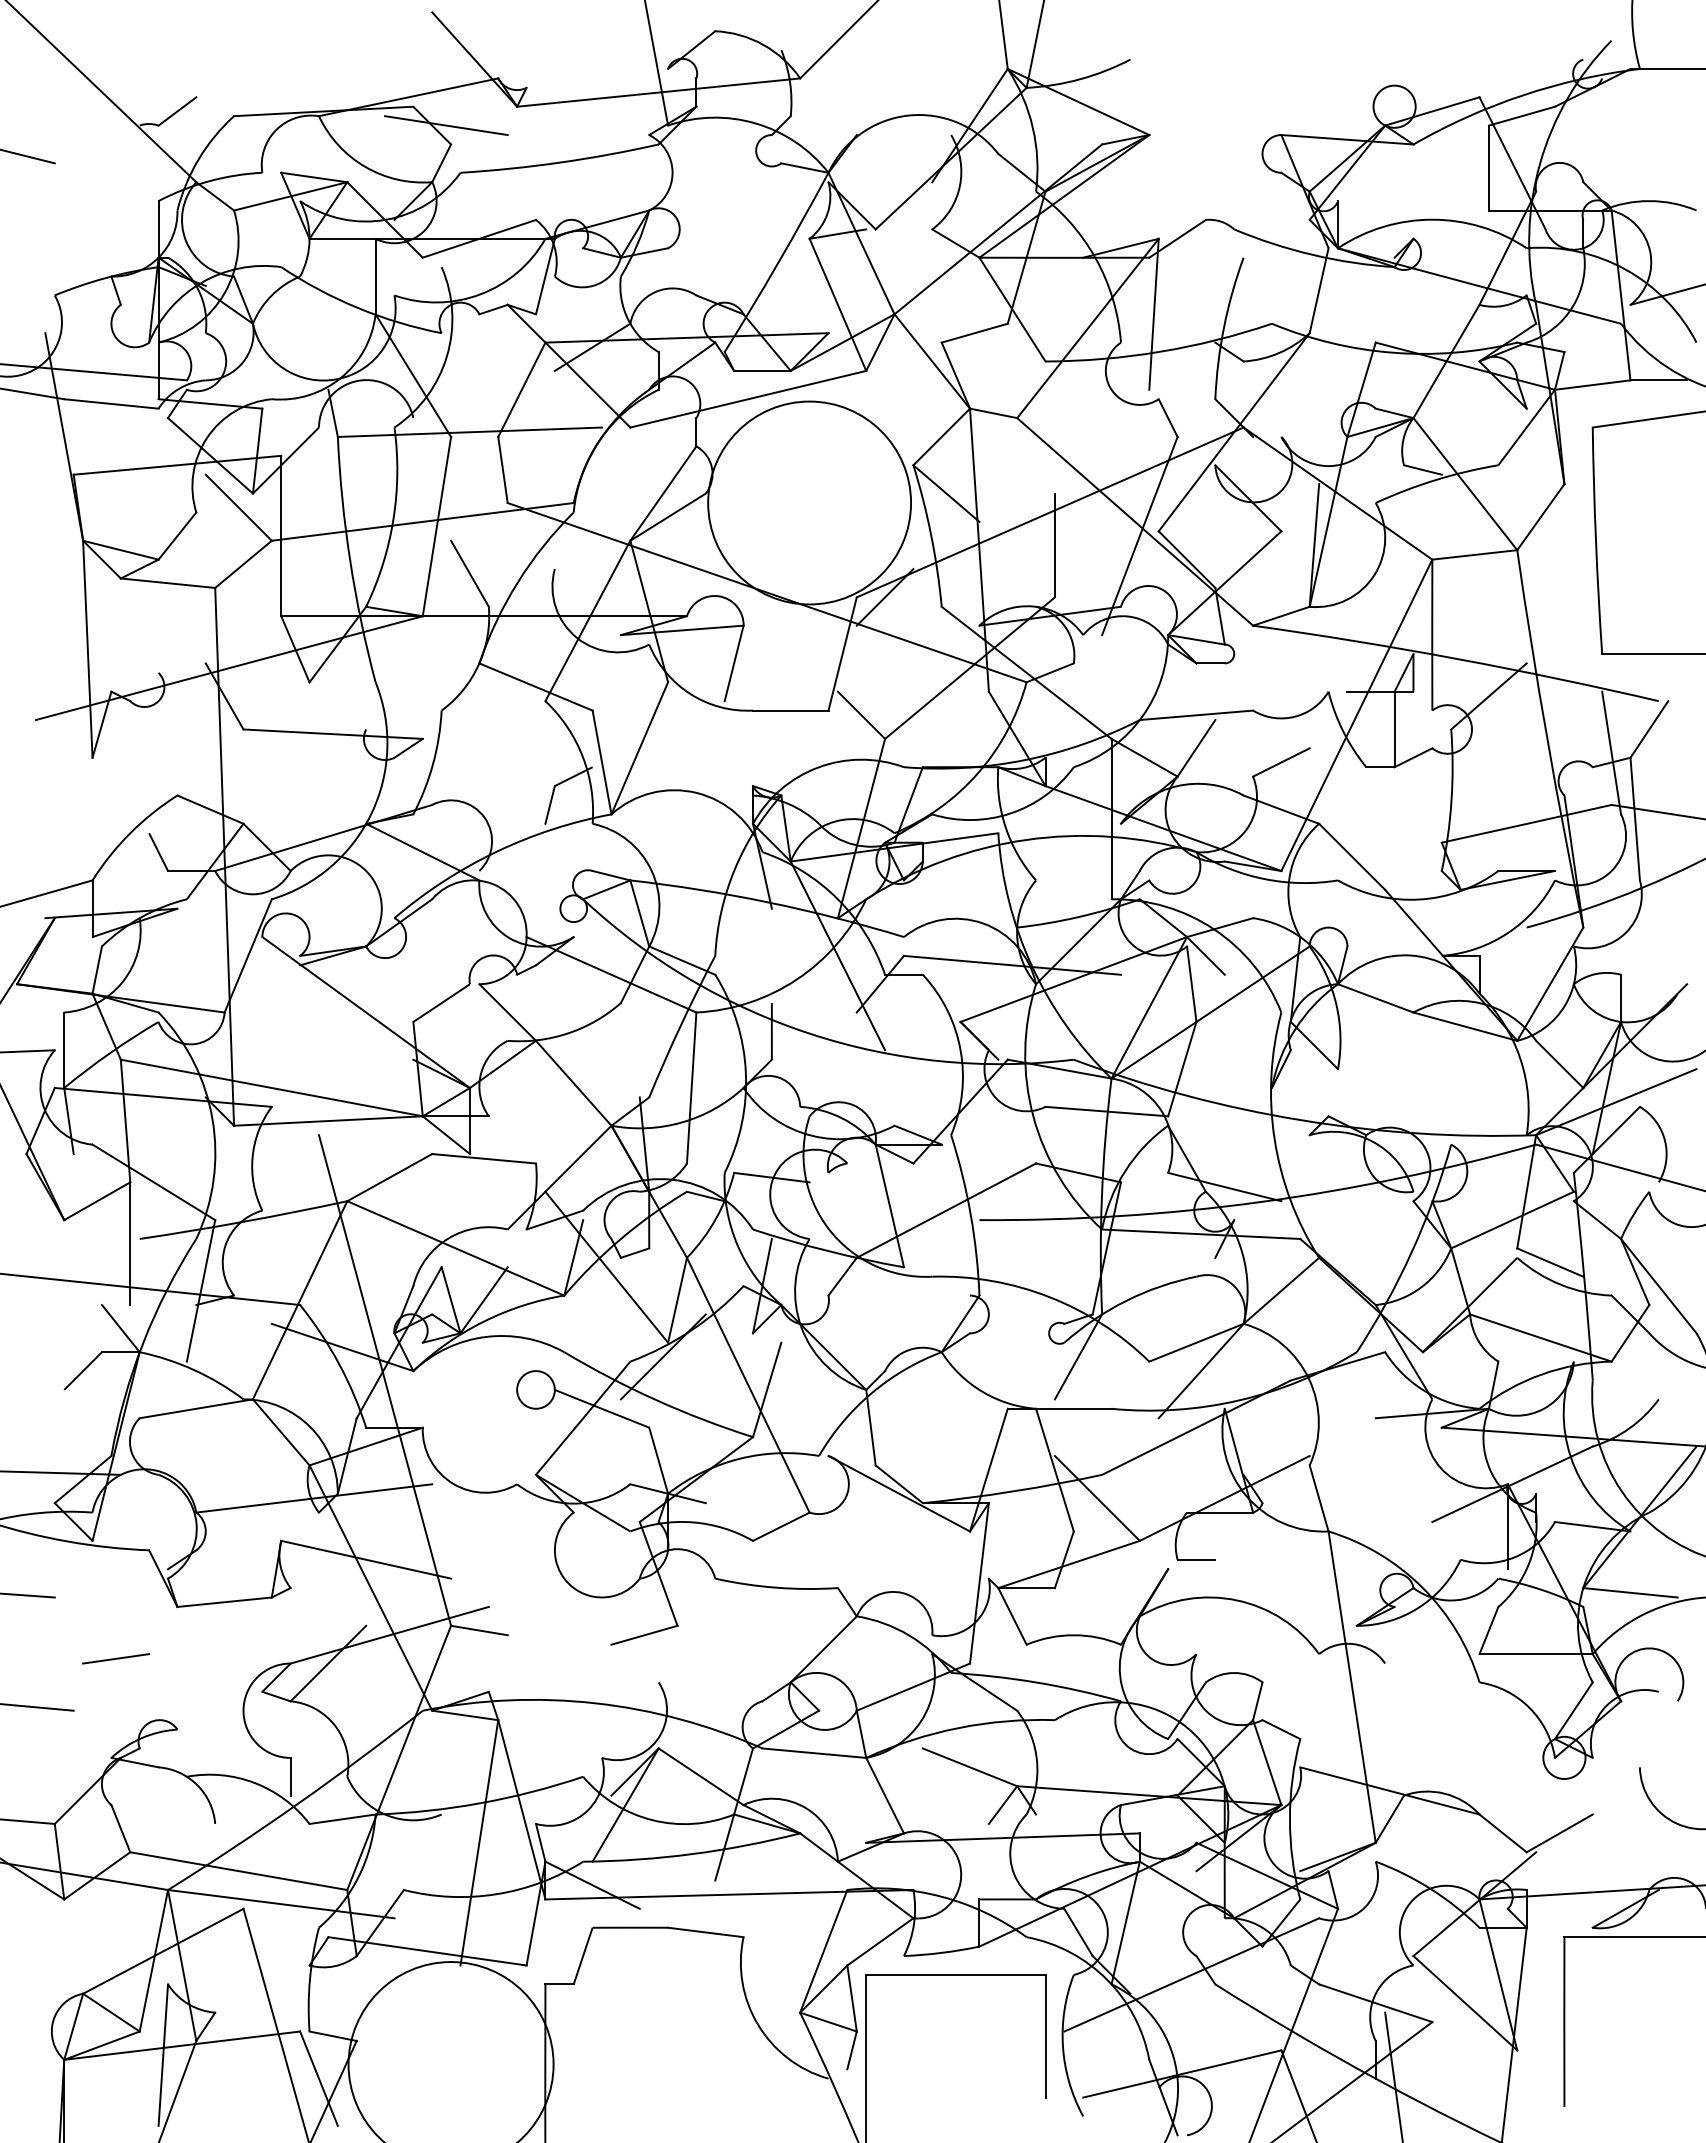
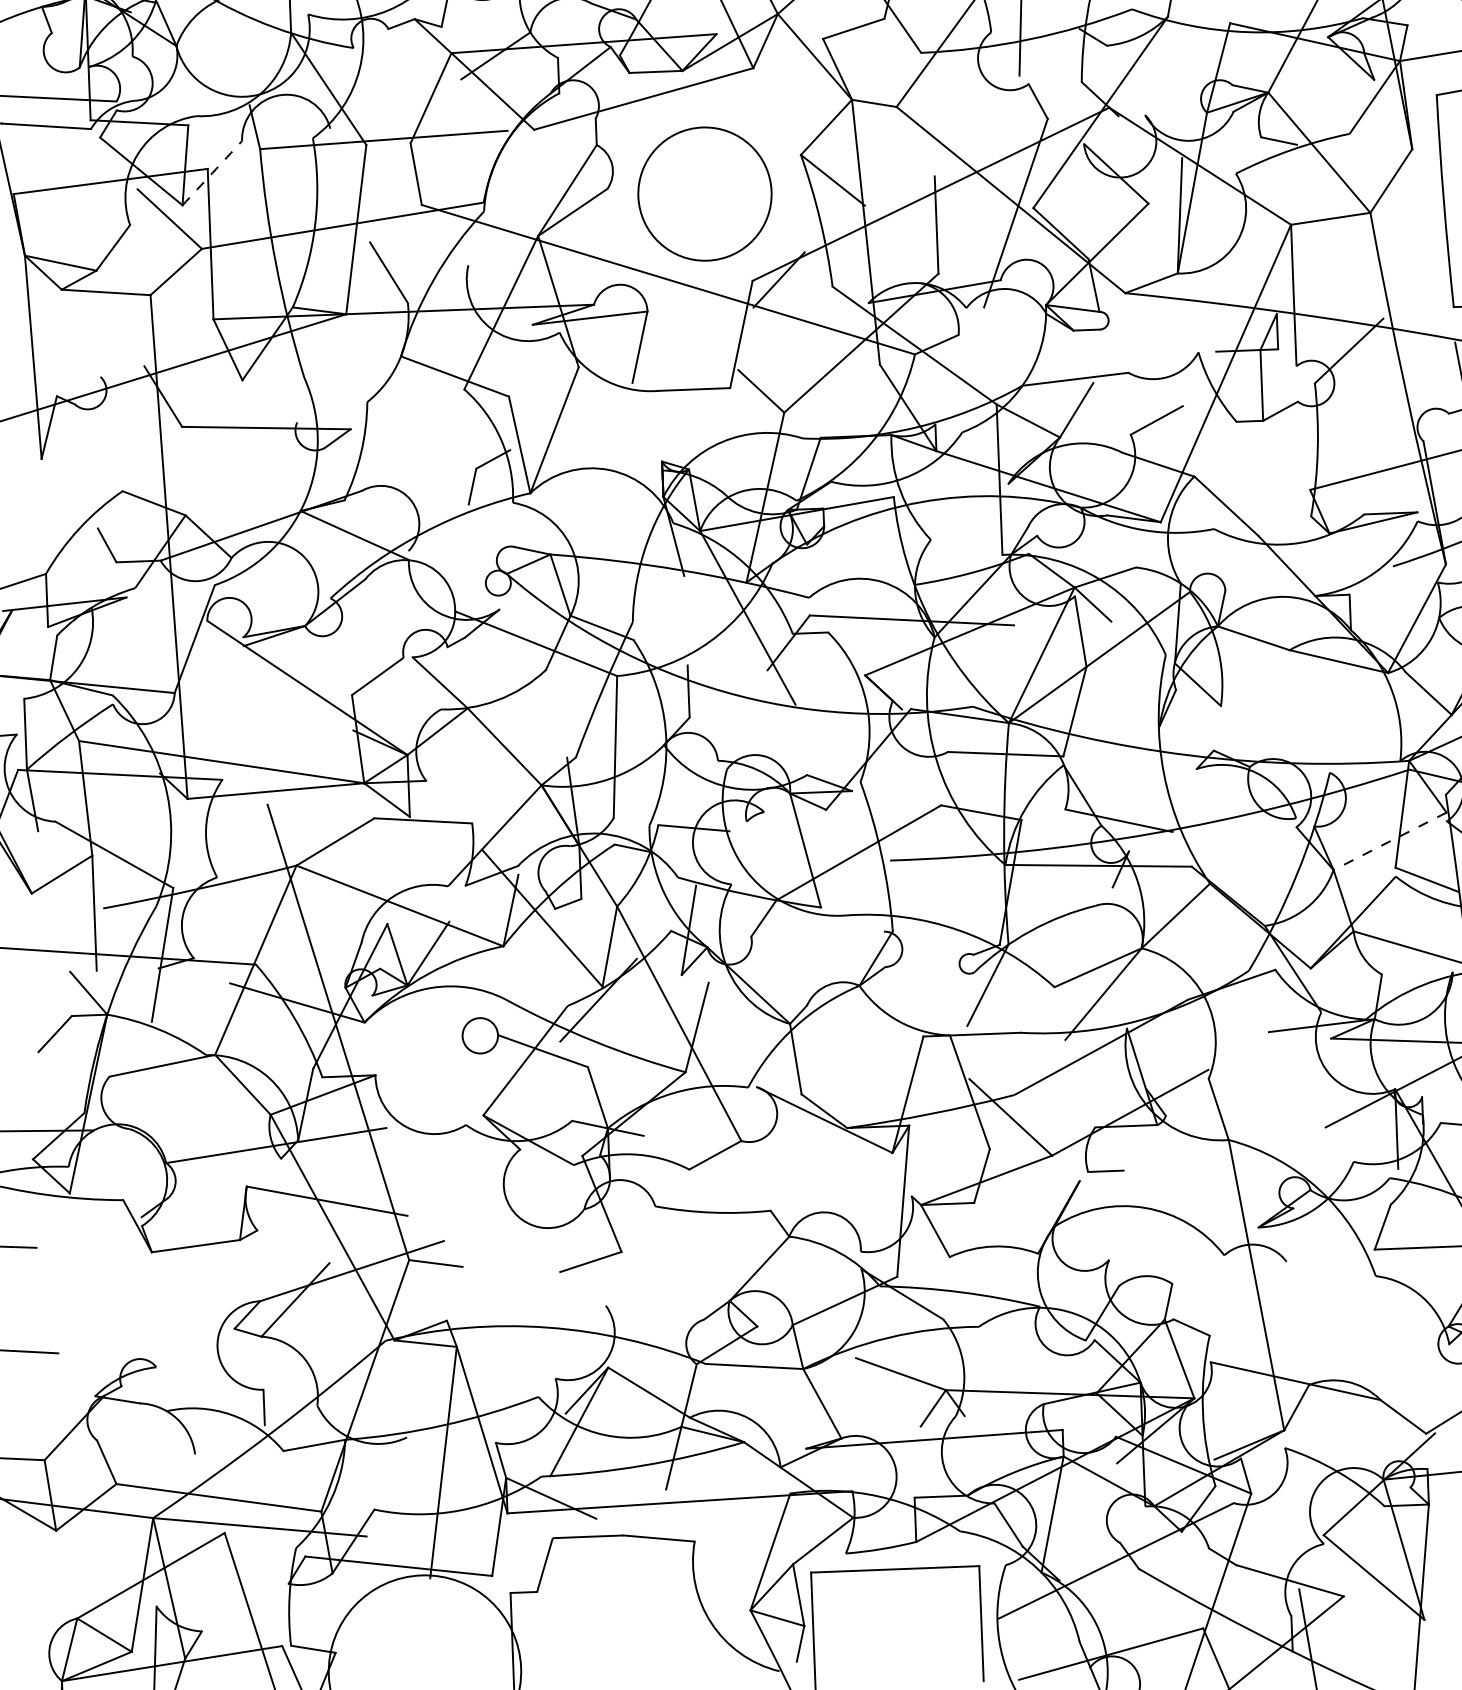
arc: (286, 460) -> (212, 173), solid -> dashed
circle: (809, 502) -> (704, 193), size x0.7
line: (1512, 1220) -> (1390, 841), solid -> dashed
line: (116, 1658) -> (96, 1302), removed

